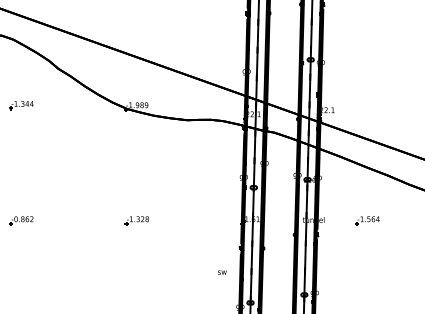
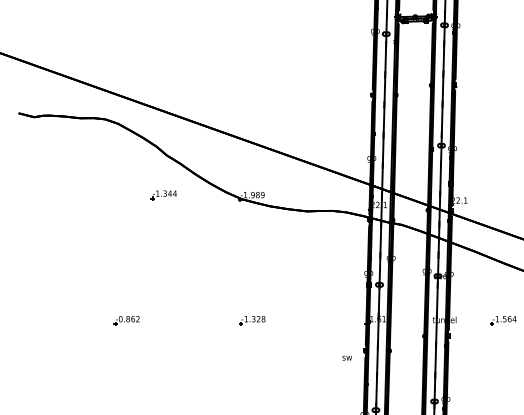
part: (21, 105) -> (163, 195), moved
text: (221, 271) -> (346, 357), moved

